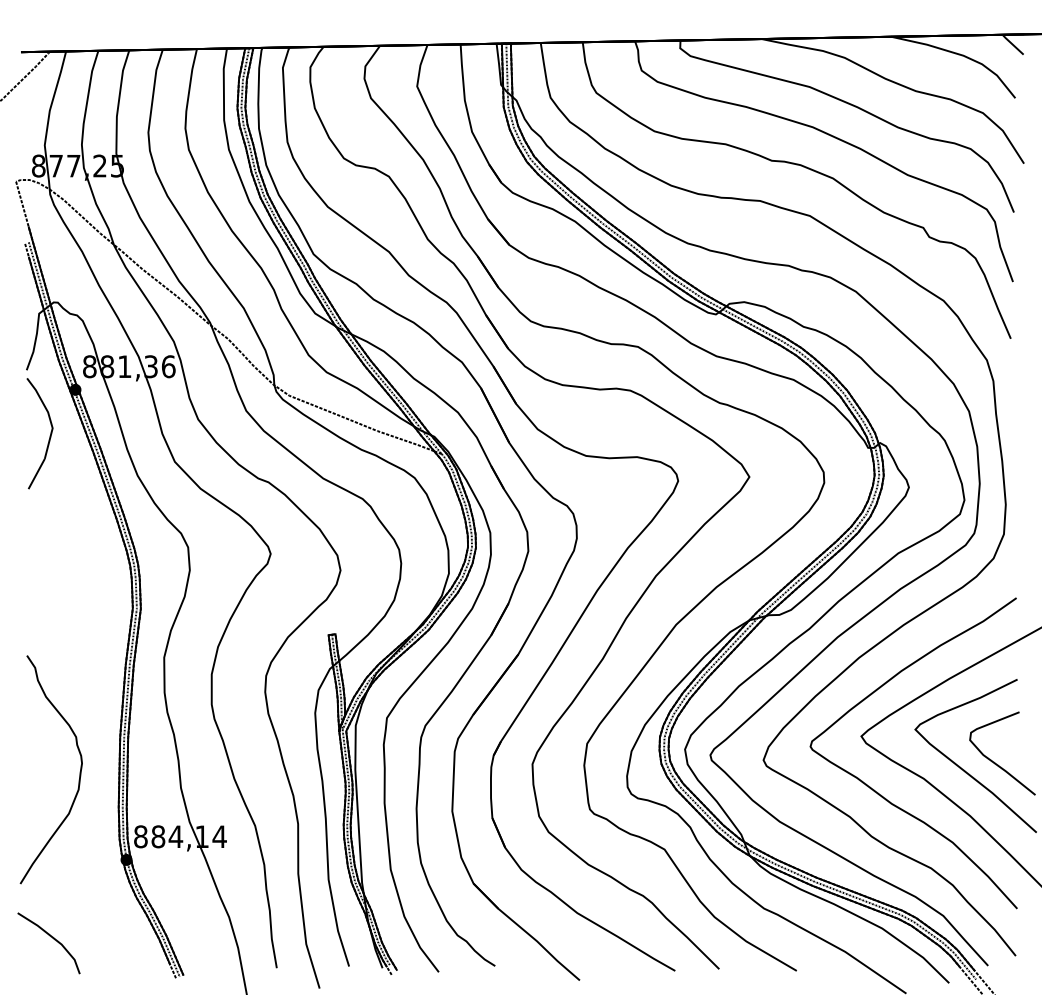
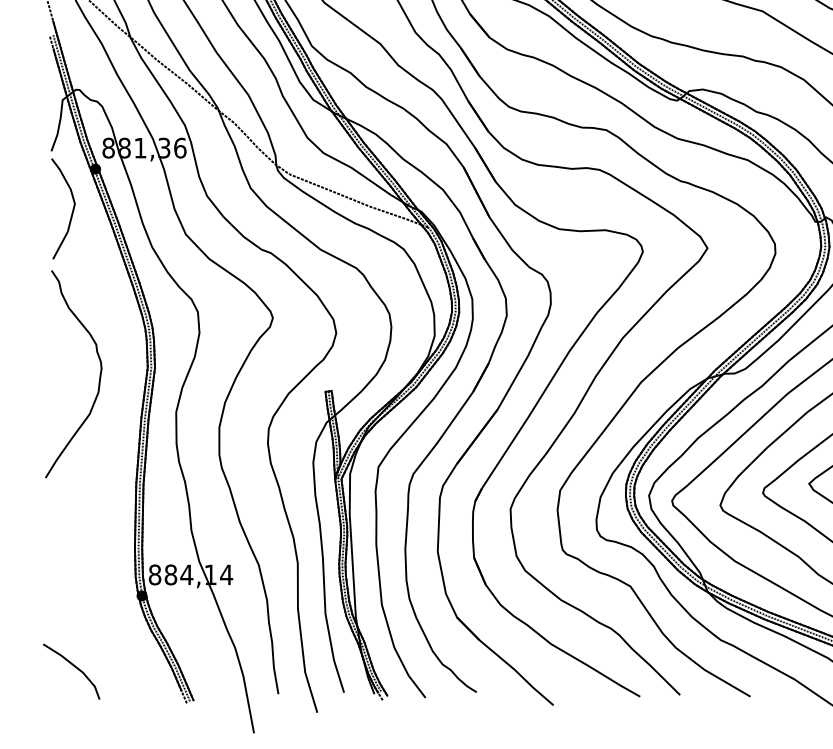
curve: (79, 771) -> (99, 375), moved

